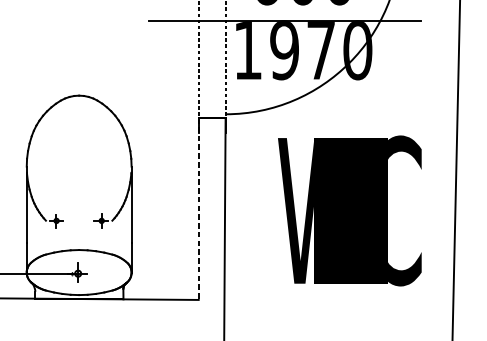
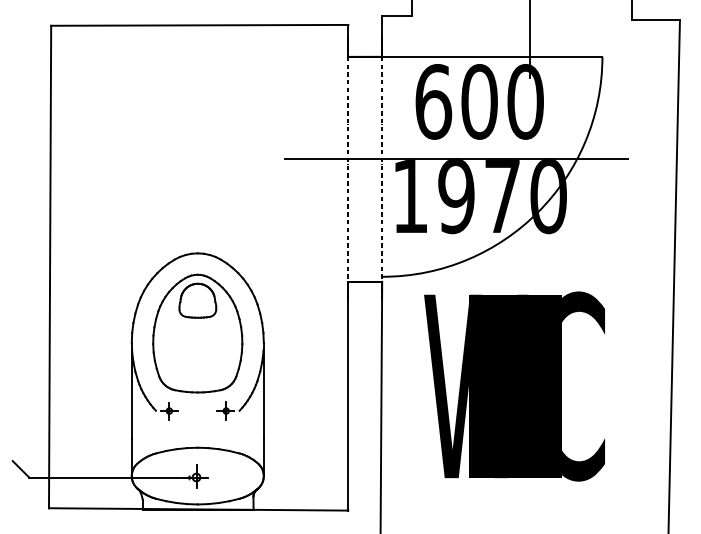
part: (78, 159) -> (197, 333), added
line: (198, 209) -> (348, 396), dashed -> solid
text: (349, 210) -> (514, 386), moved

